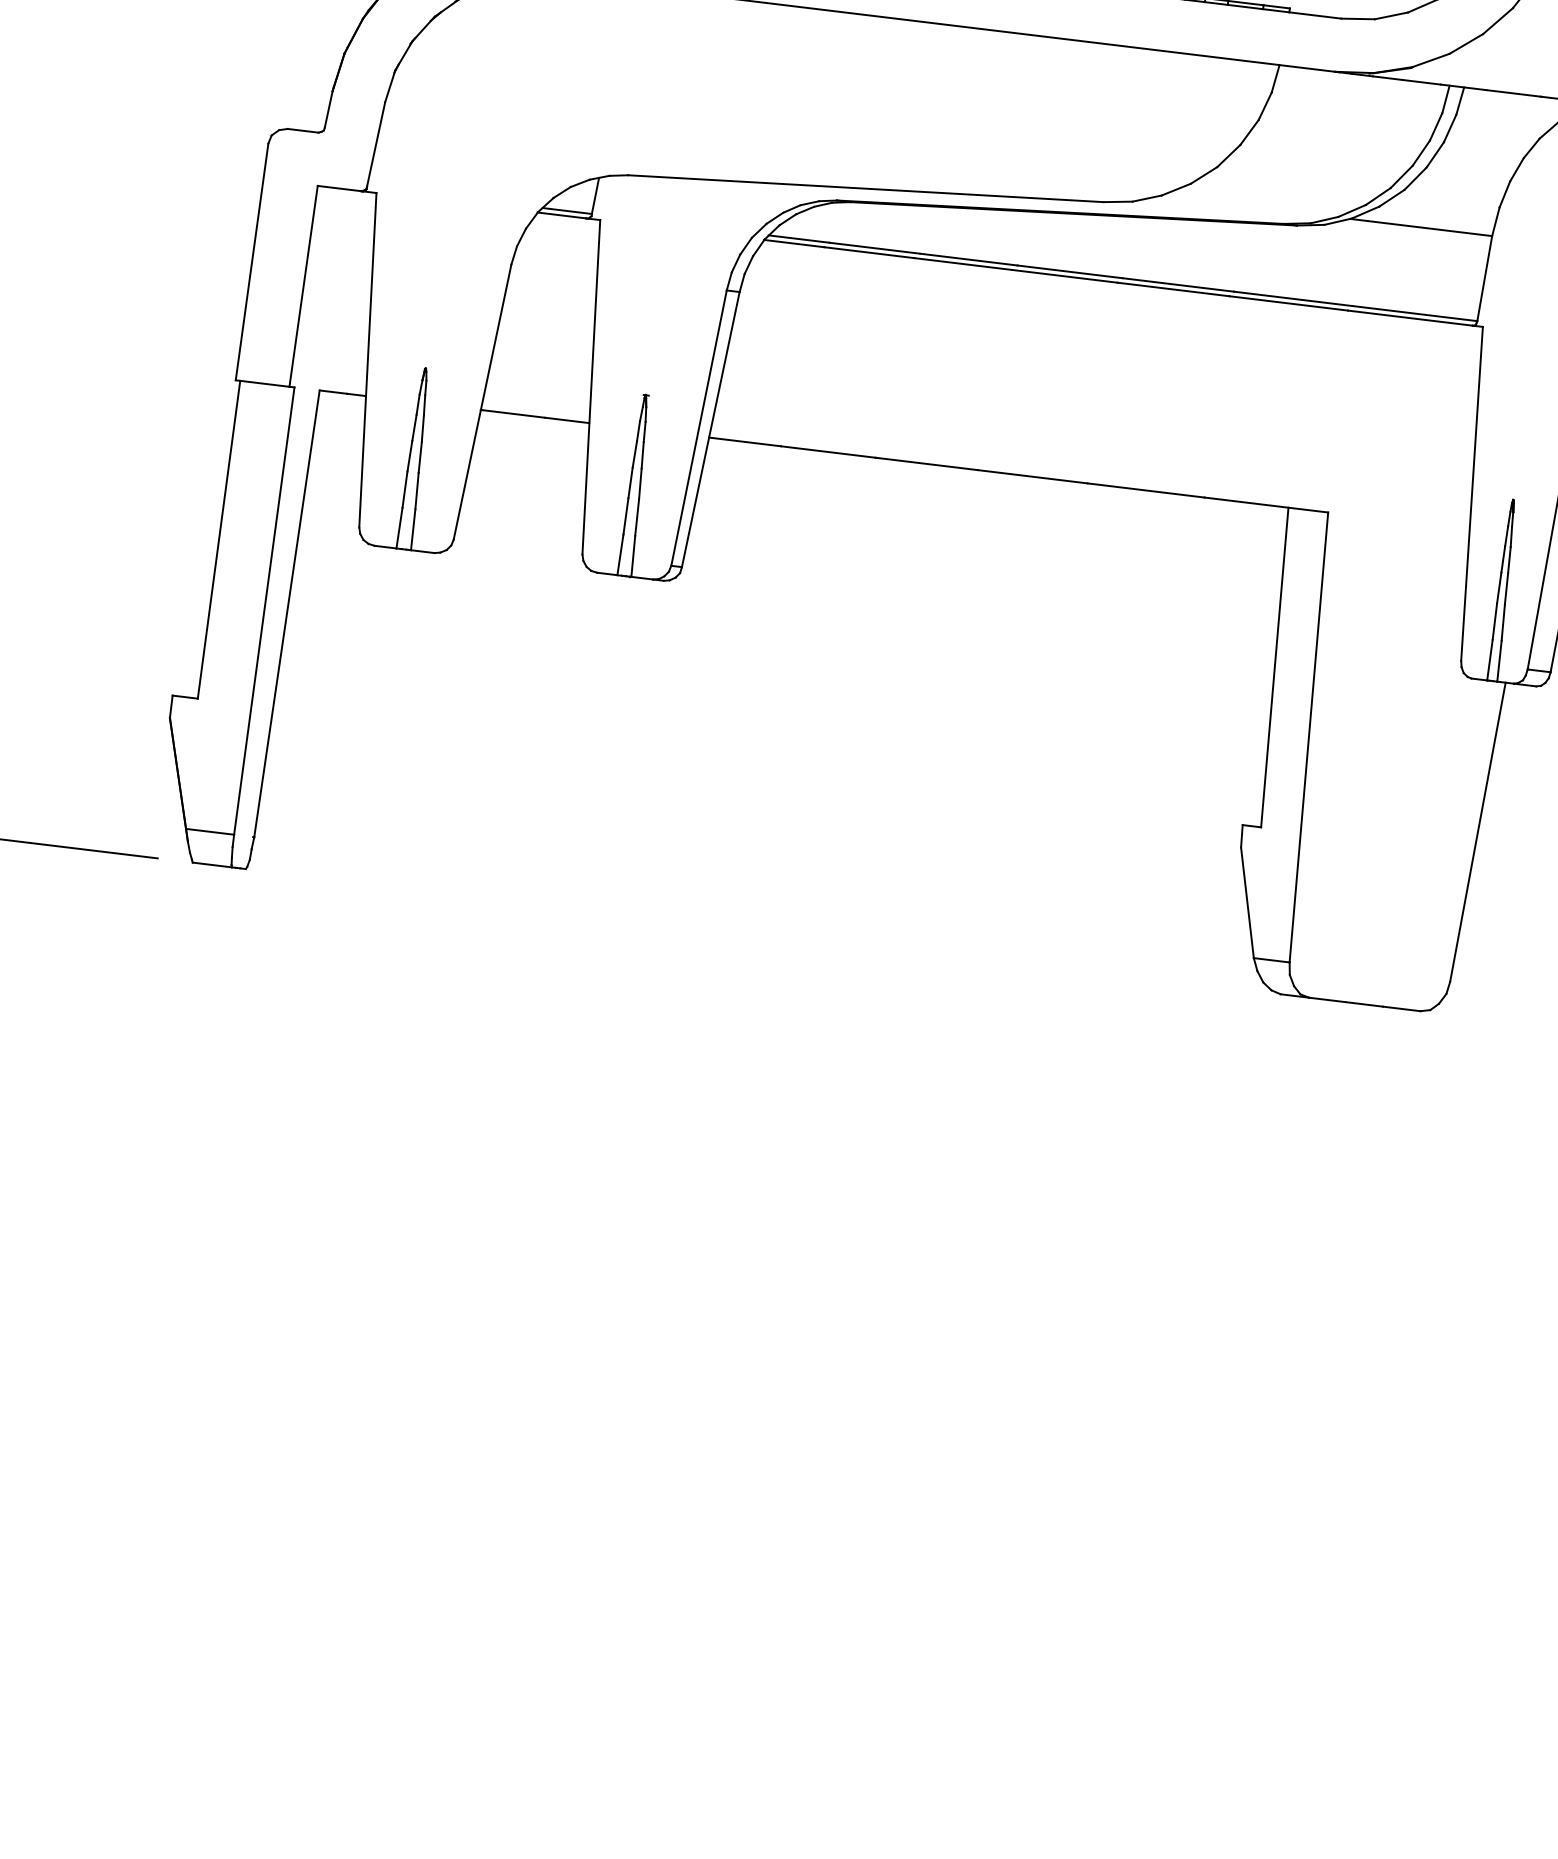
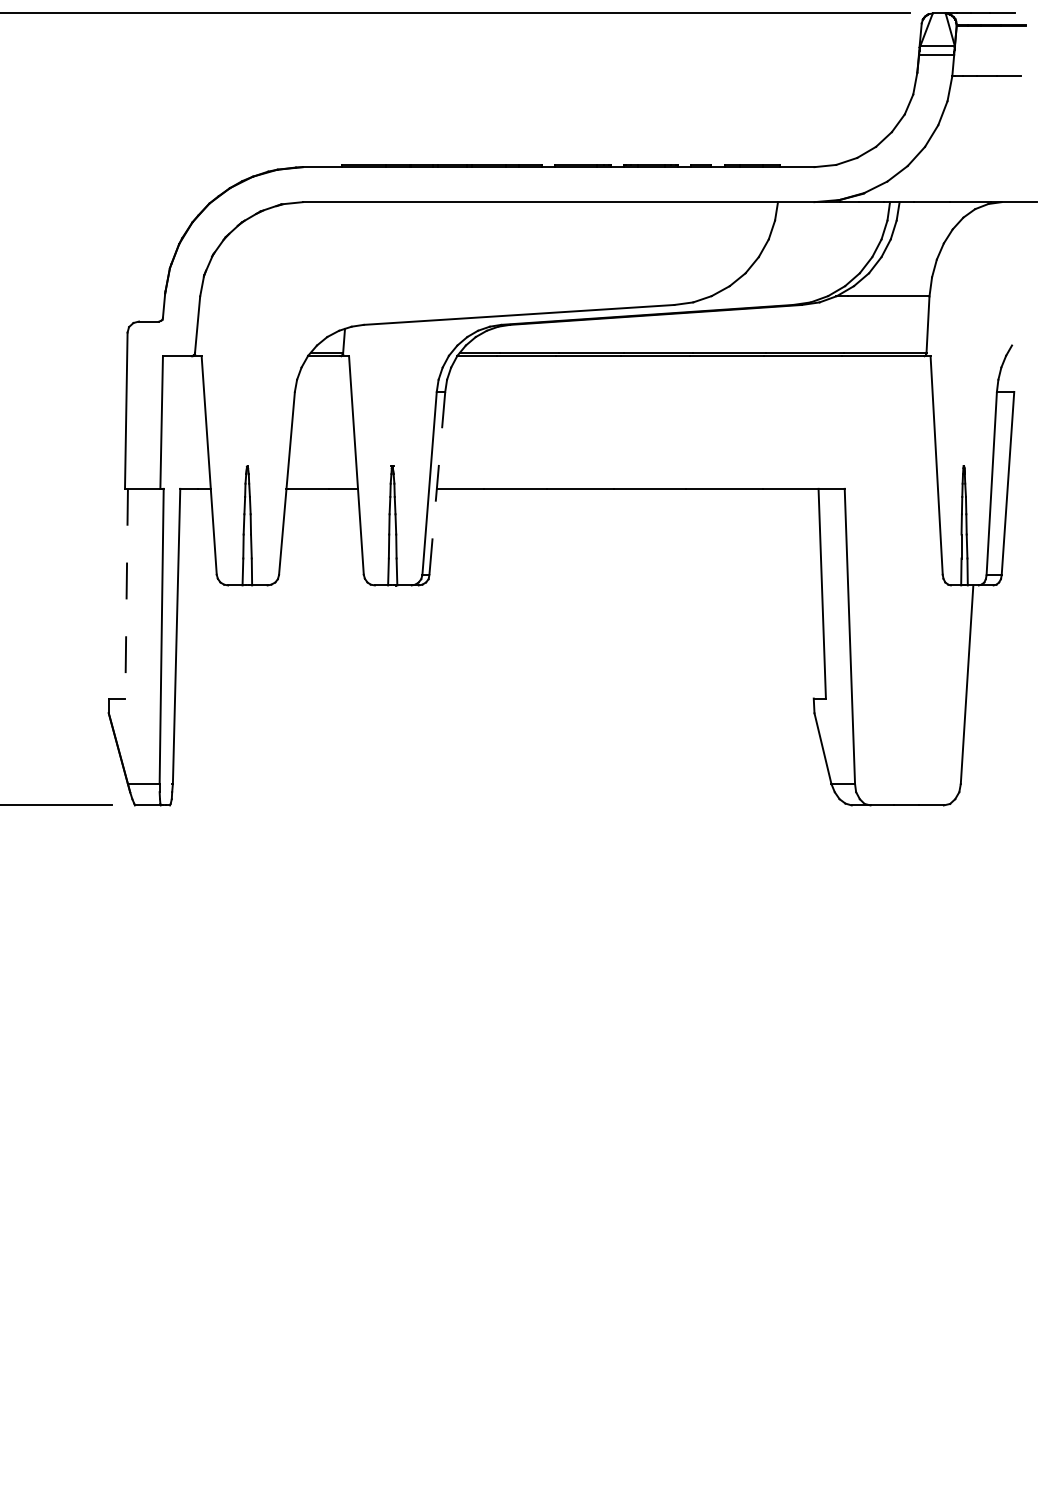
line: (711, 429) -> (437, 483), solid -> dashed
line: (218, 539) -> (126, 593), solid -> dashed

